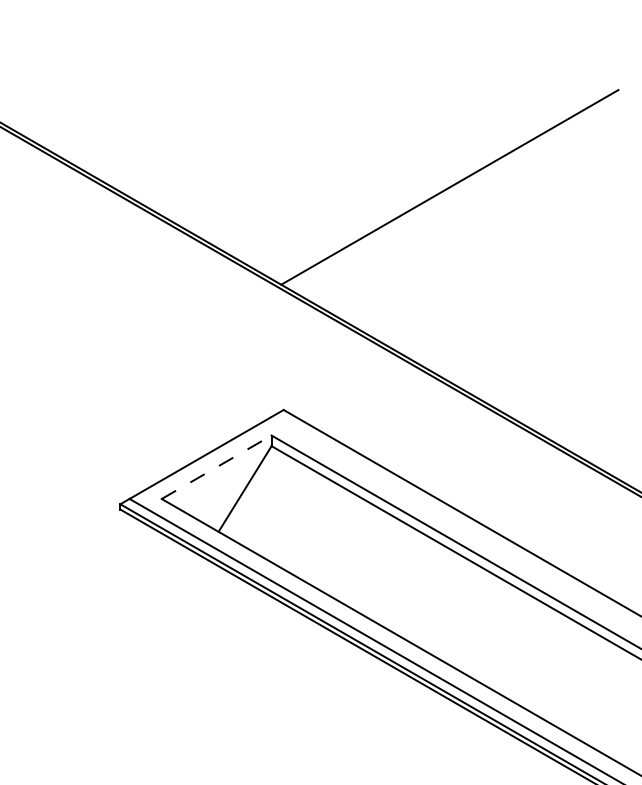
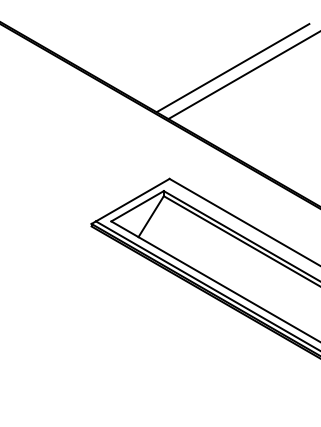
line: (415, 178) -> (232, 68), added
line: (218, 467) -> (138, 206), dashed -> solid

